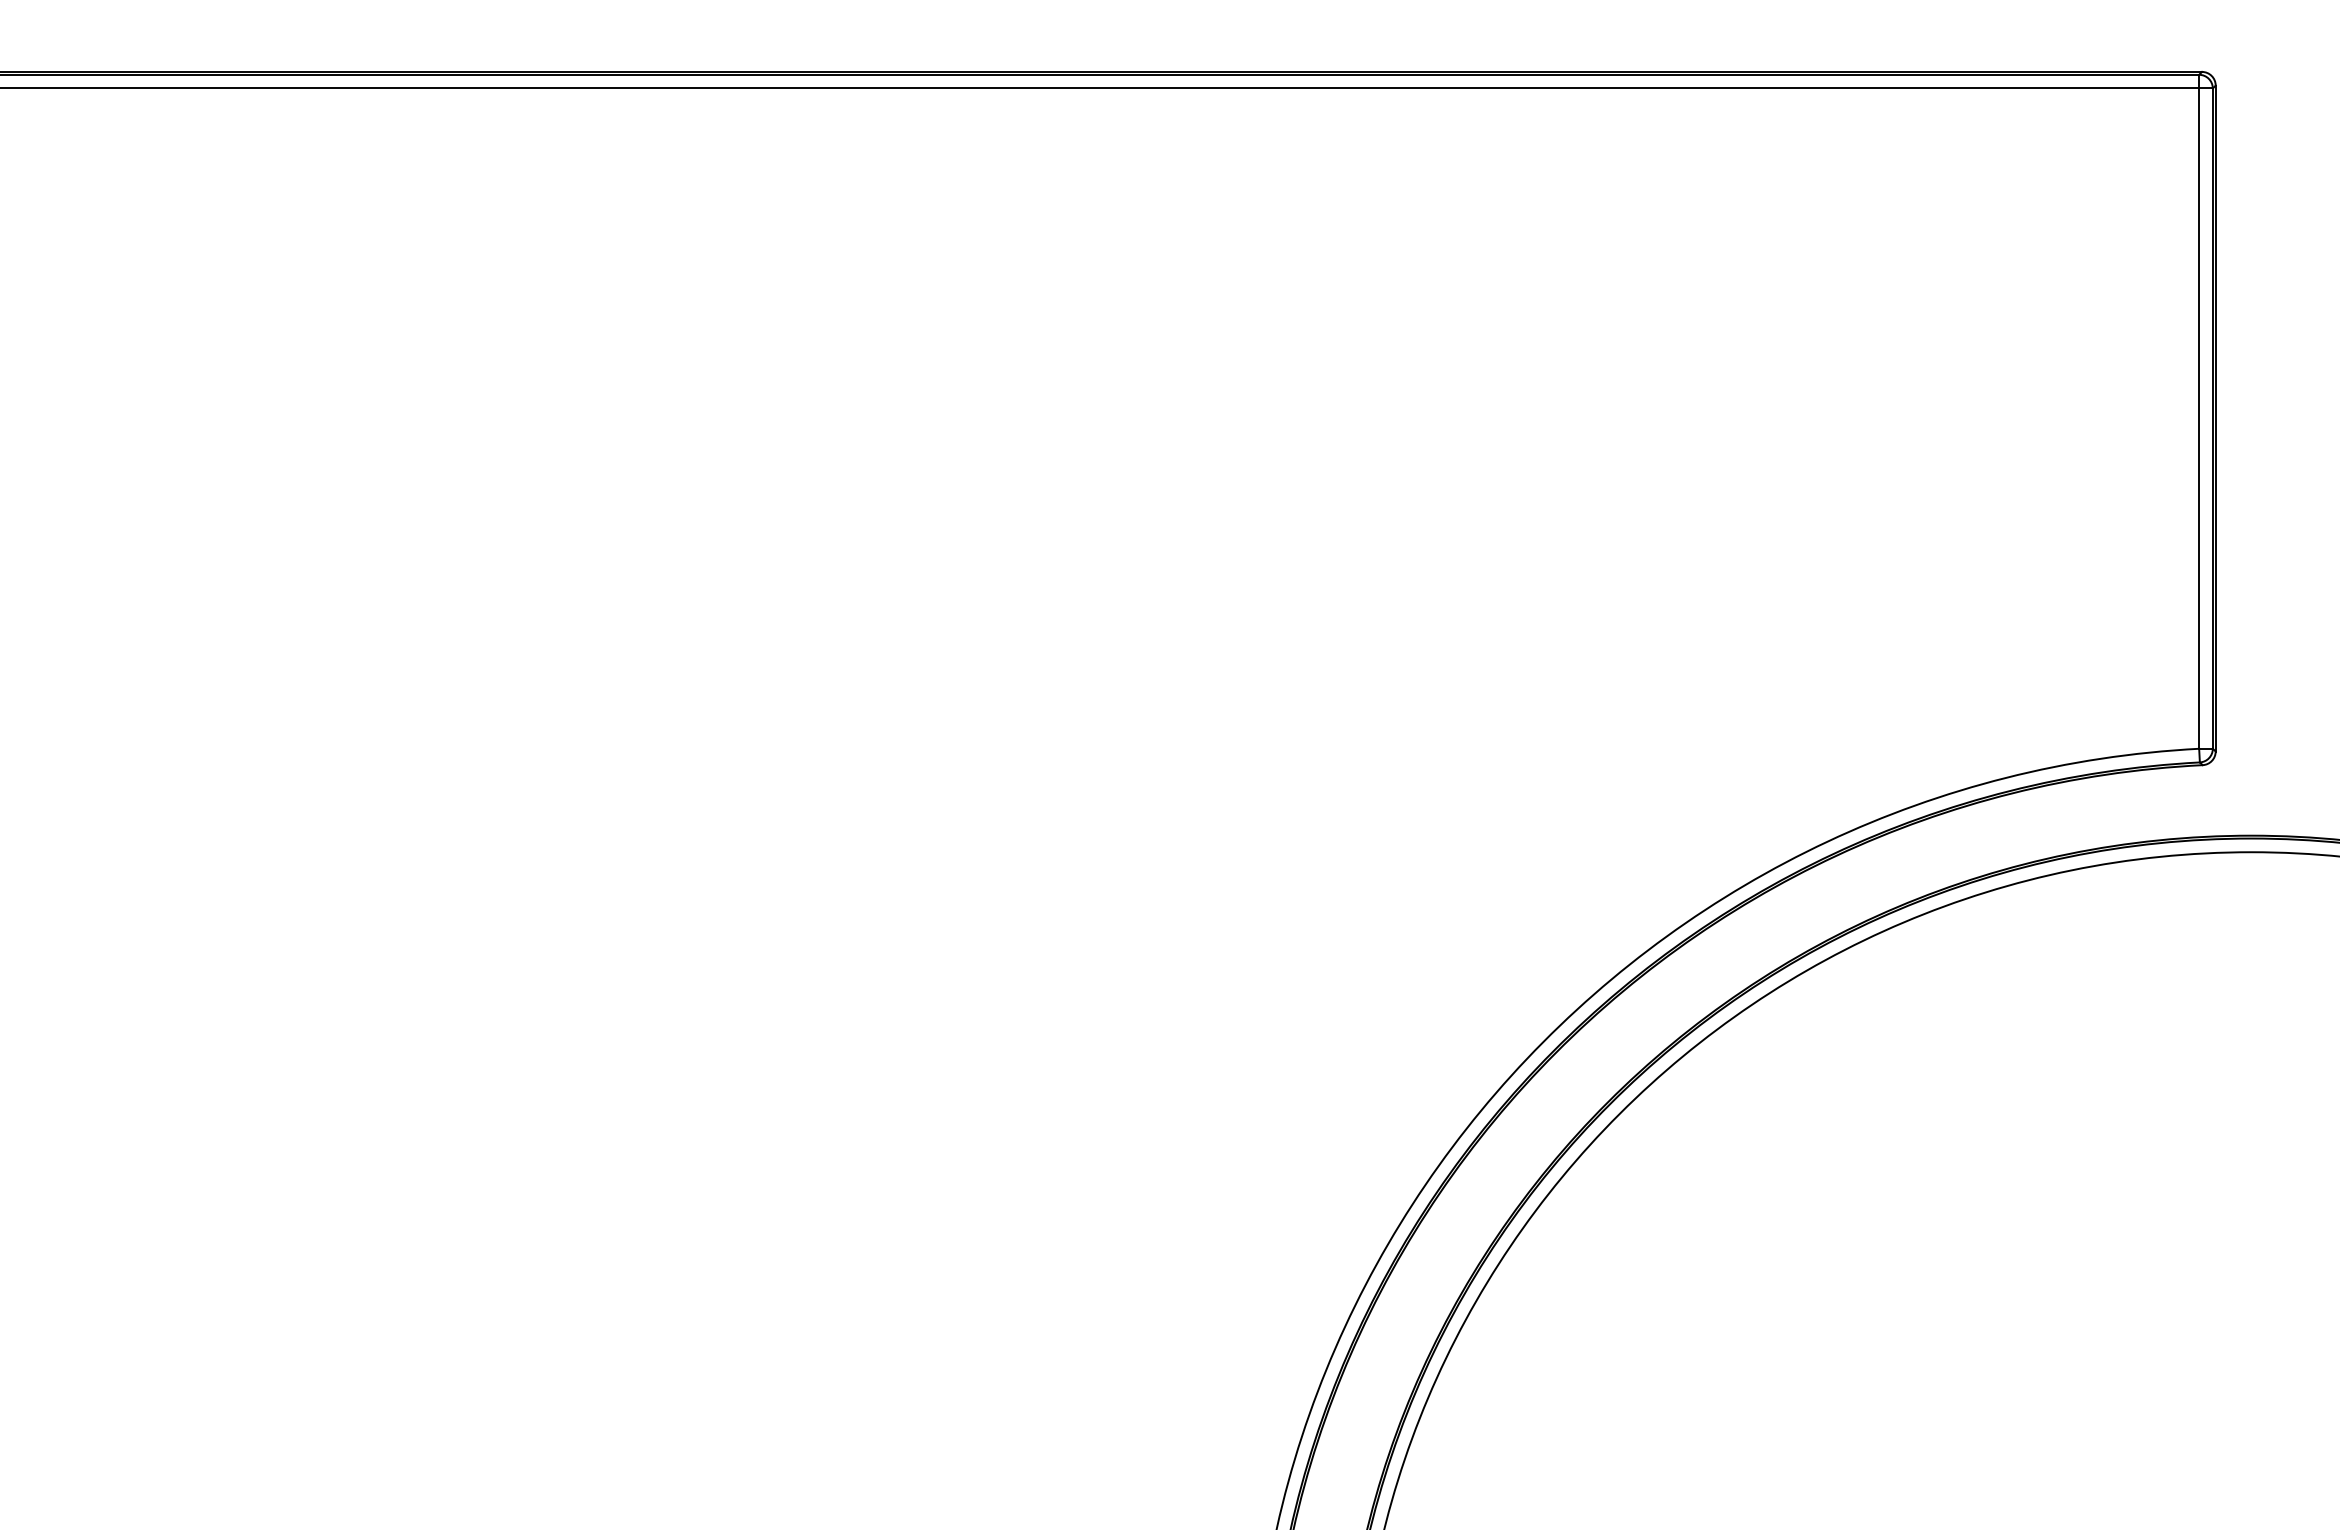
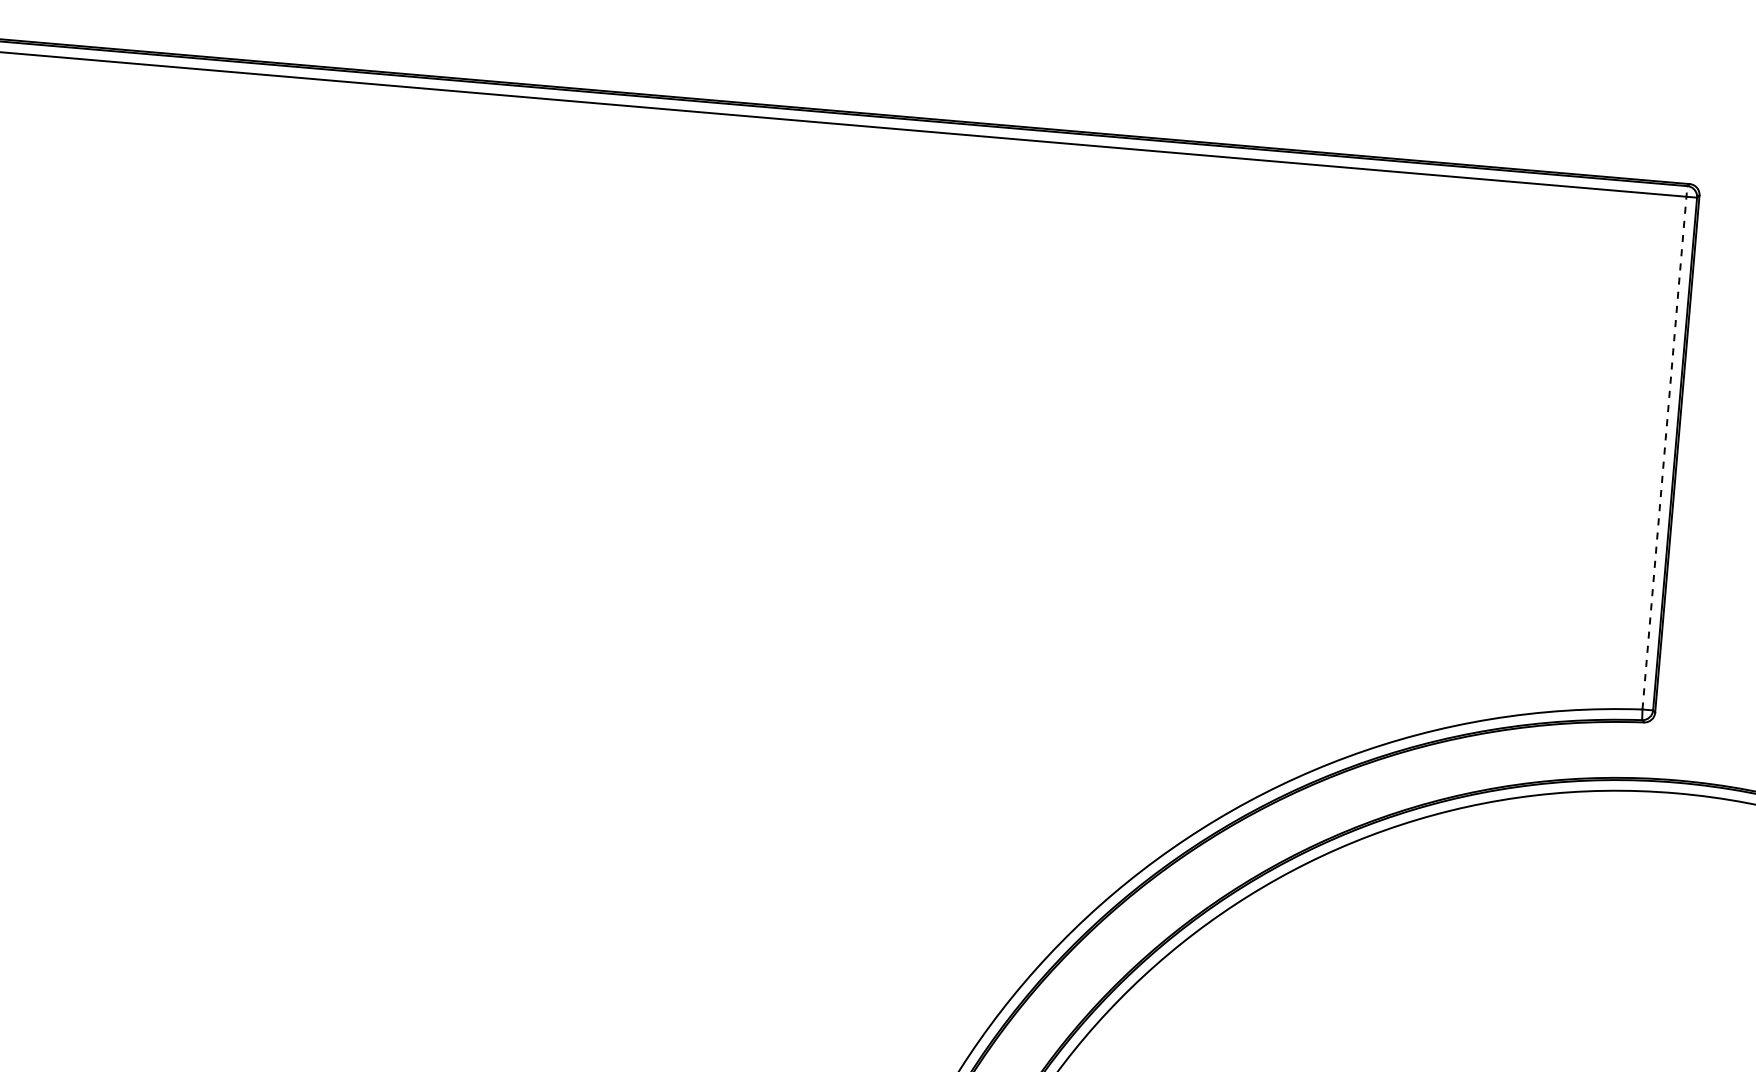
line: (2199, 411) -> (1665, 447), solid -> dashed

